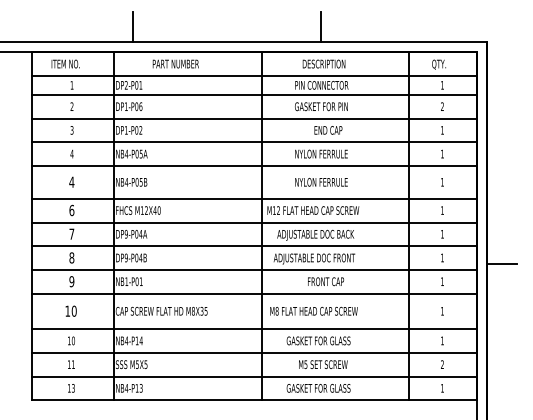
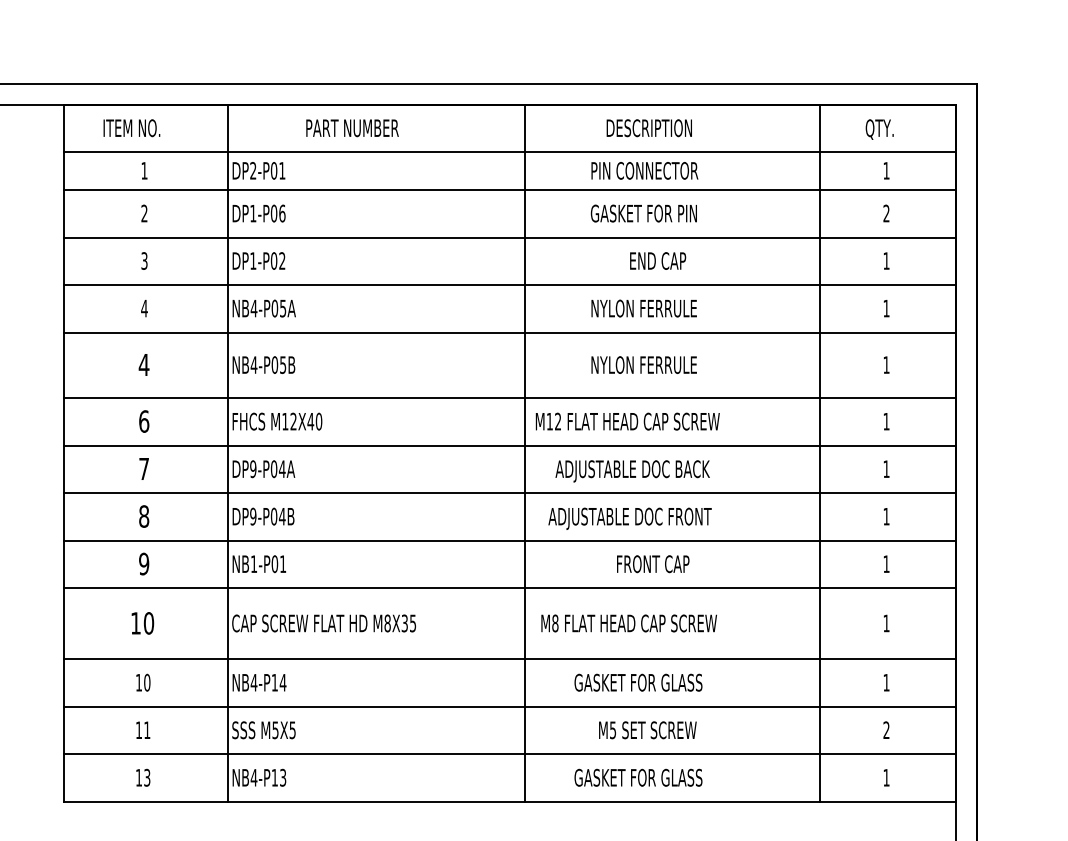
line: (133, 26) -> (267, 52), removed
line: (320, 26) -> (642, 52), removed
line: (502, 263) -> (1006, 527), removed

